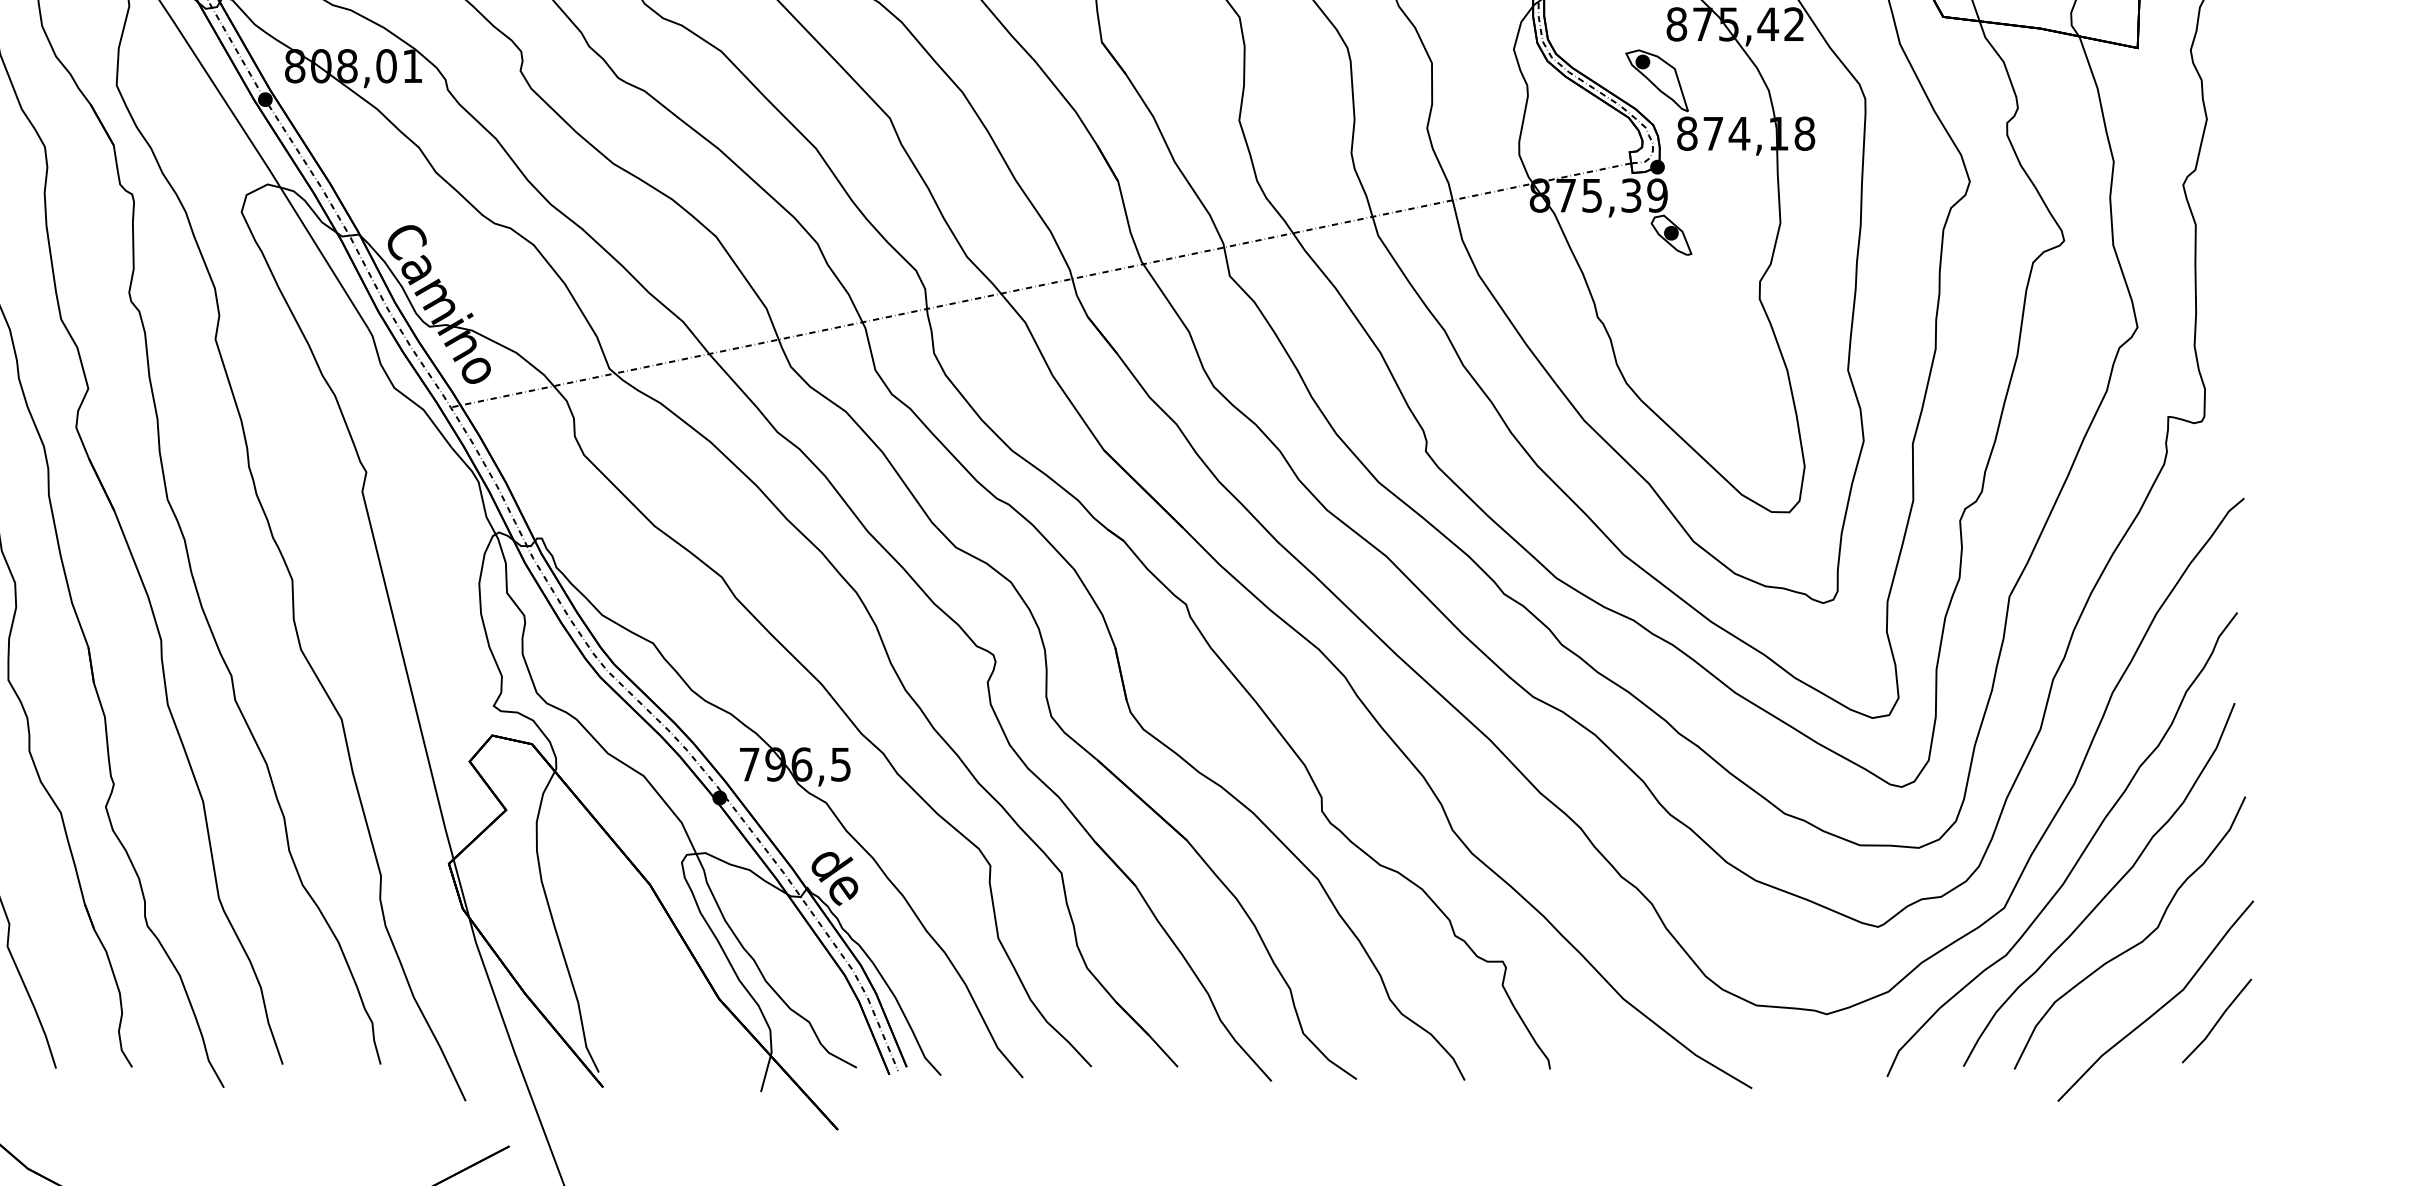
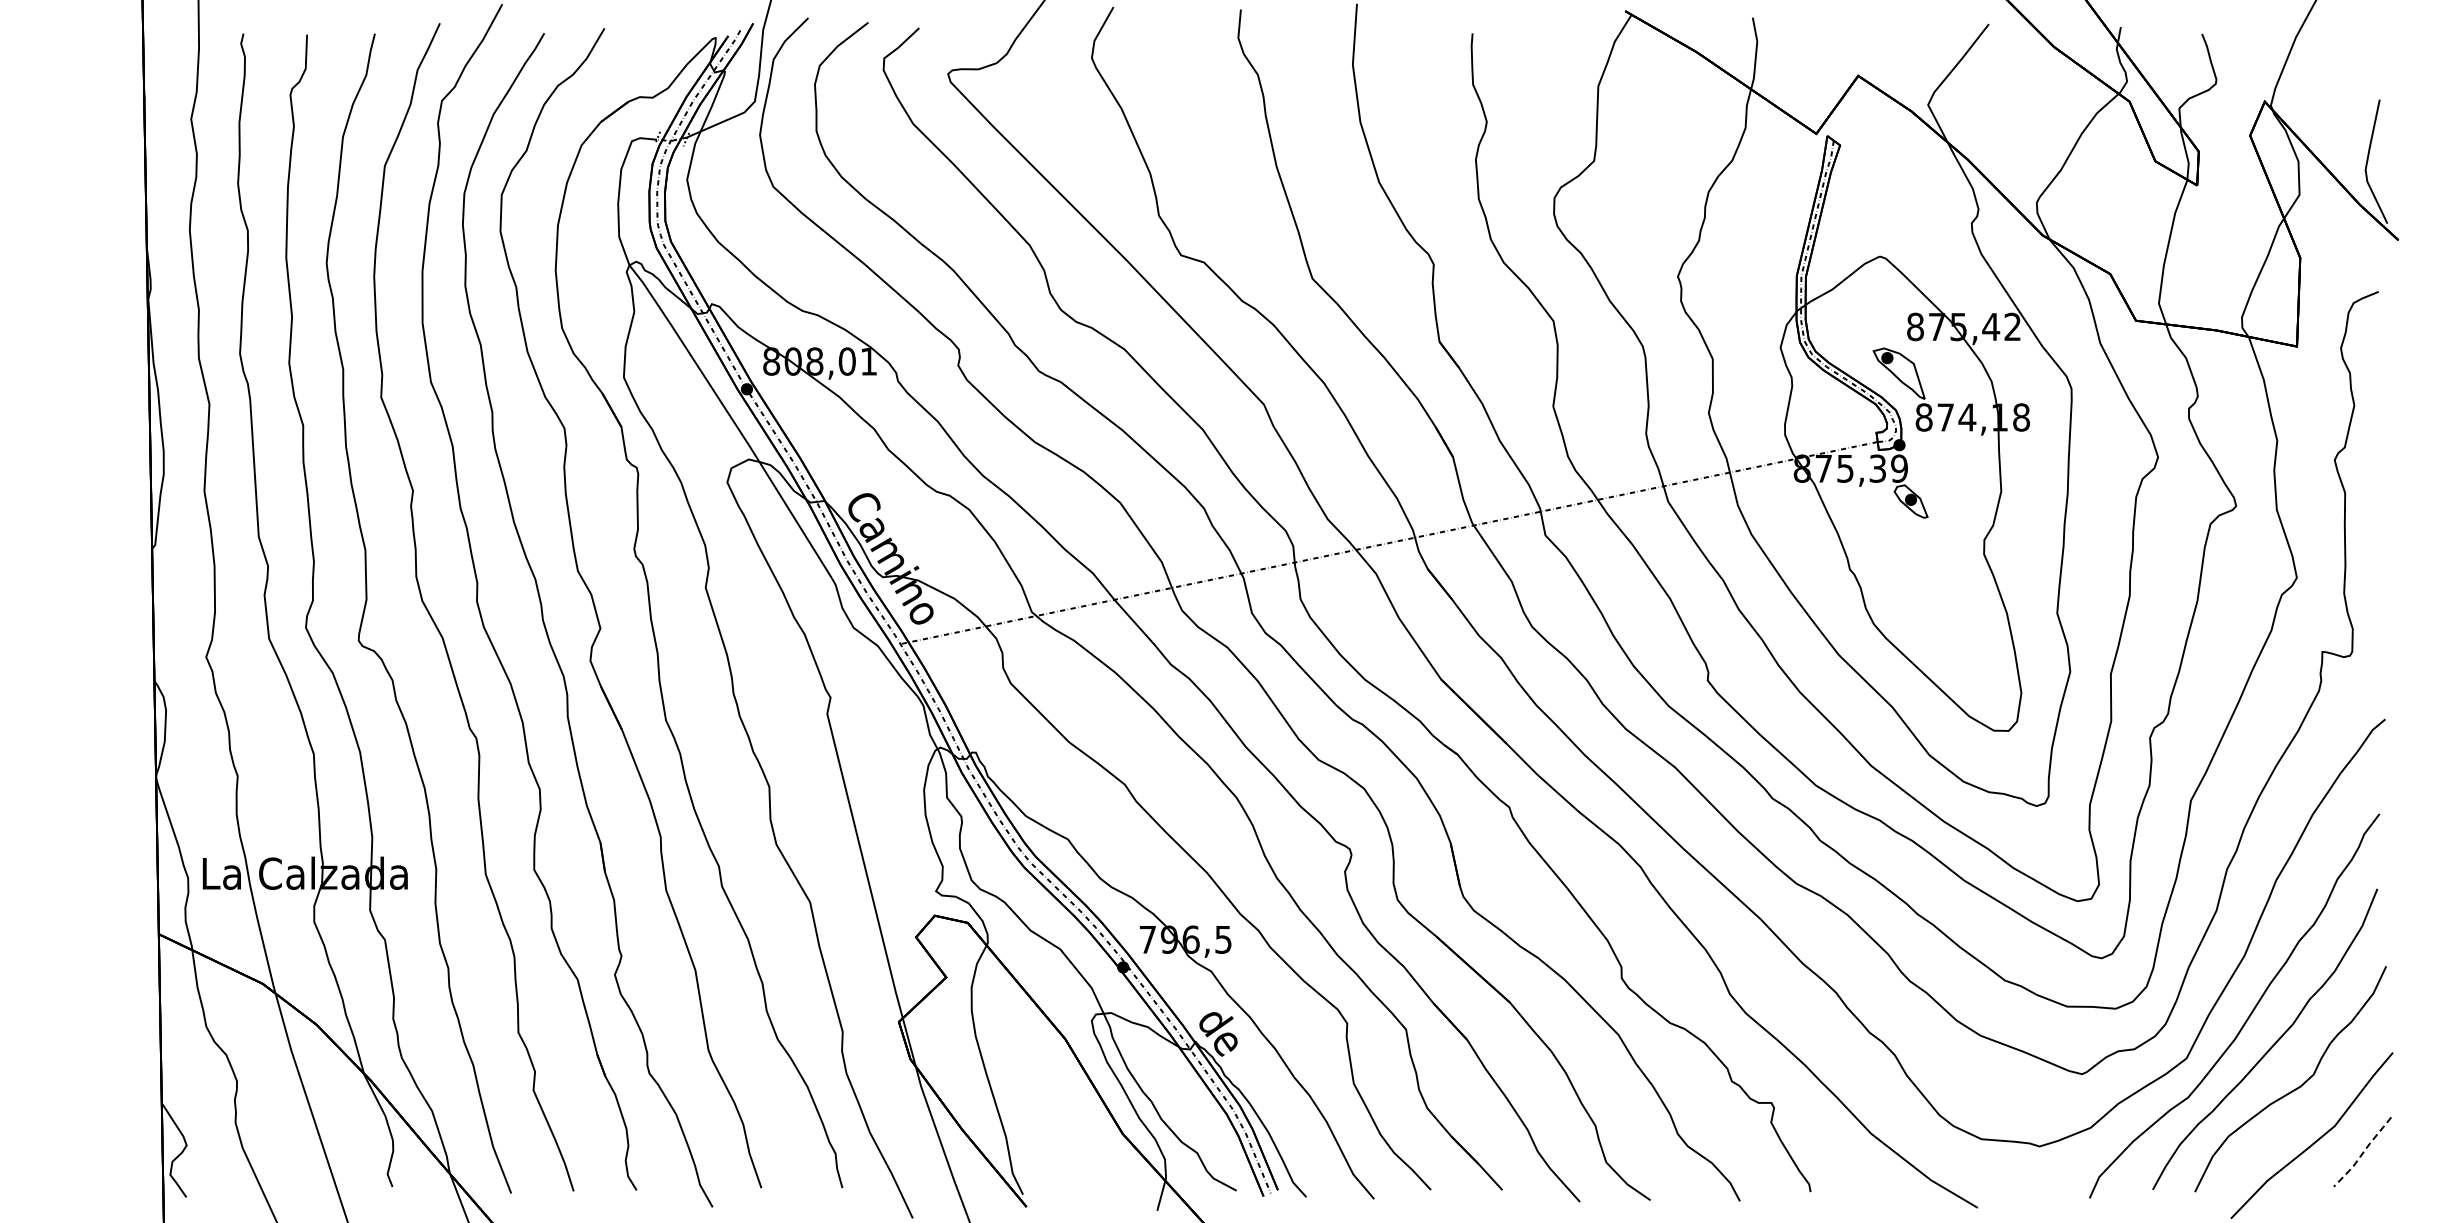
line: (2216, 1022) -> (2362, 1153), solid -> dashed

